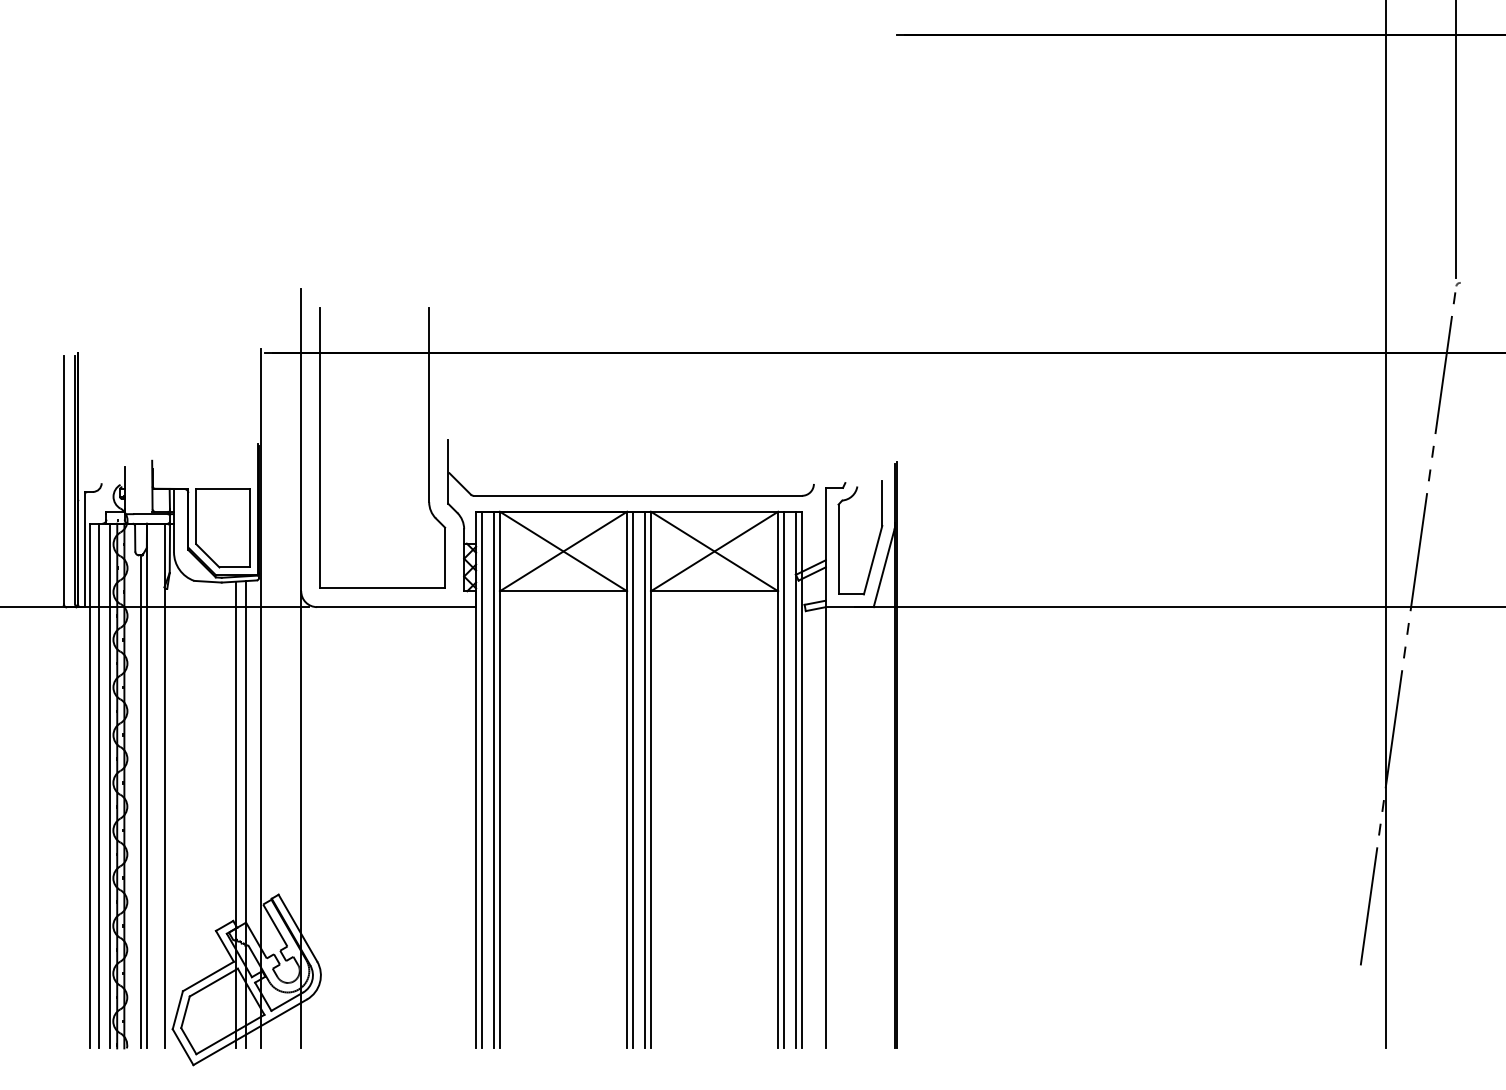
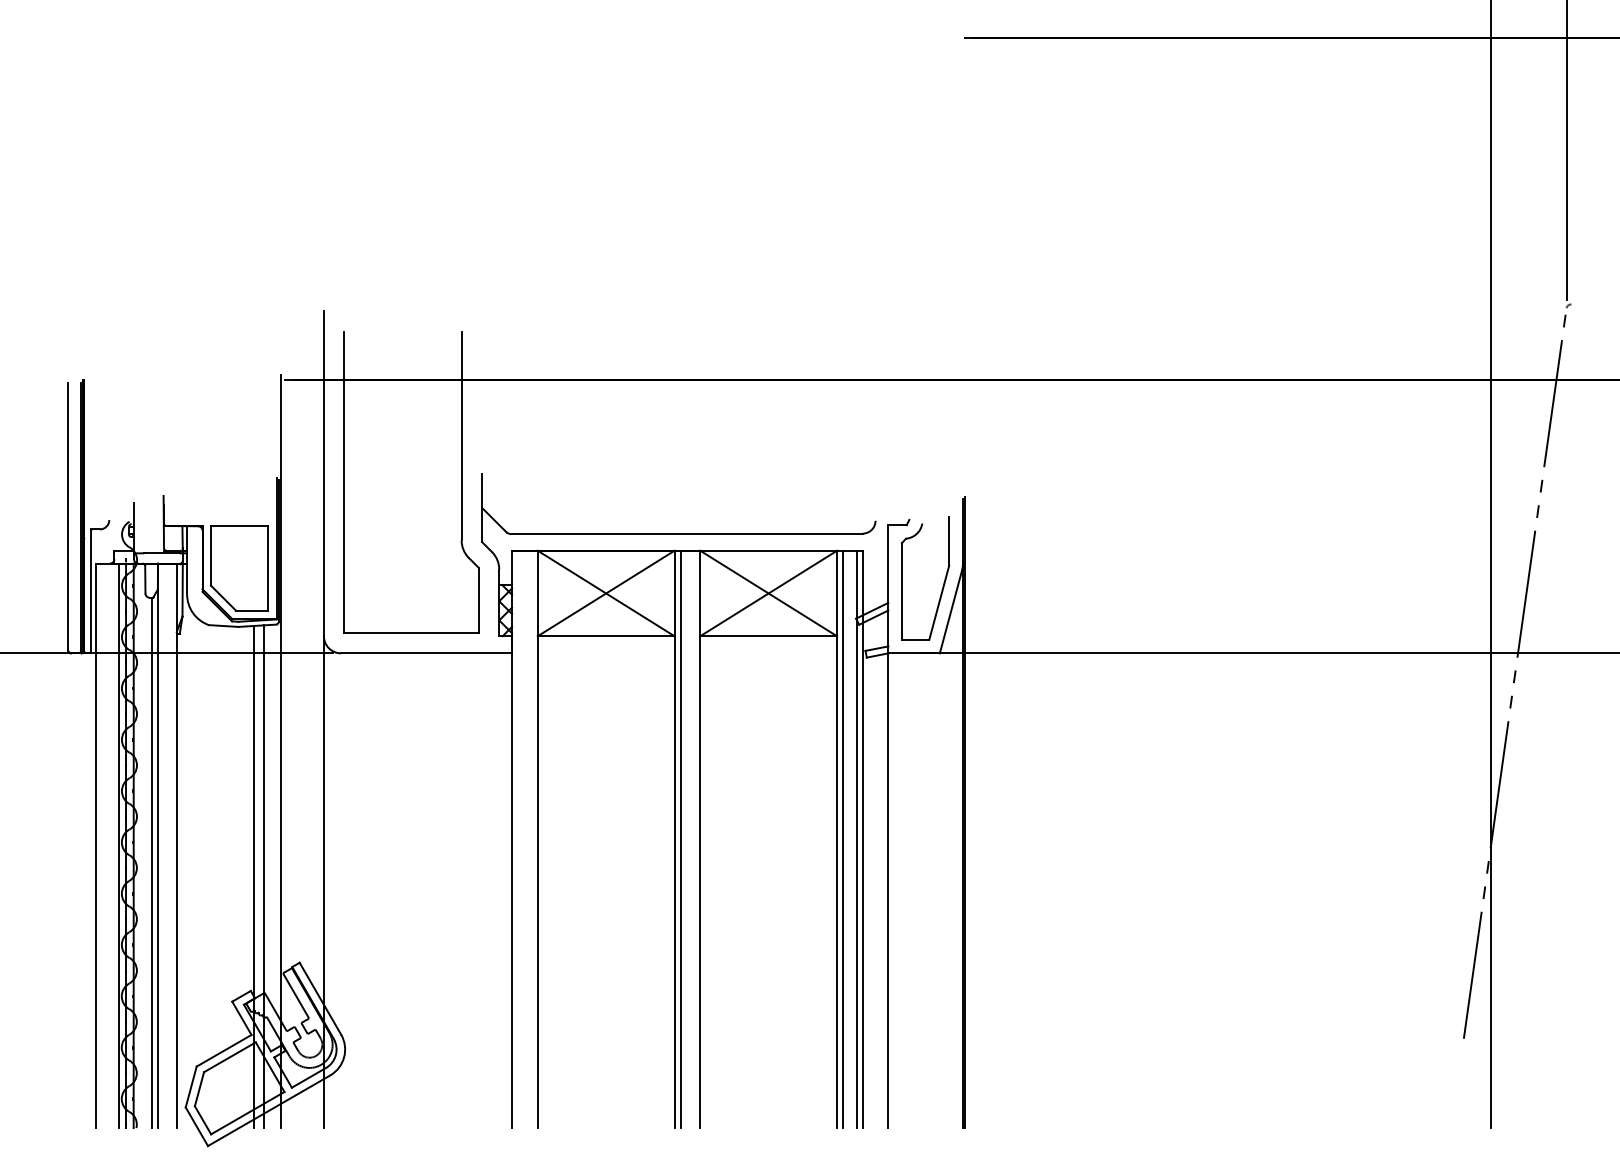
line: (482, 780) -> (518, 839), removed
line: (494, 780) -> (531, 839), removed
line: (645, 780) -> (694, 839), removed
line: (98, 785) -> (105, 845), removed

